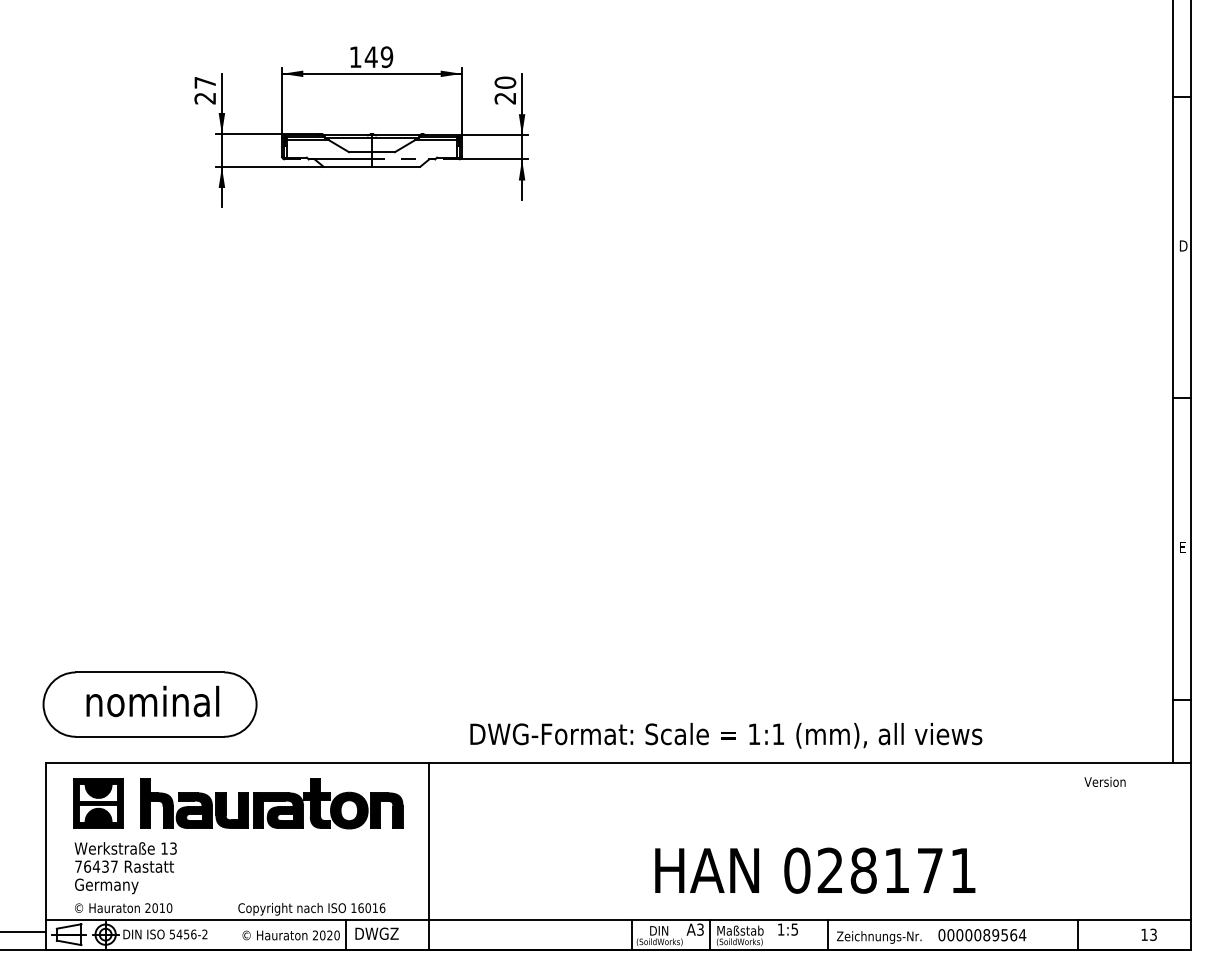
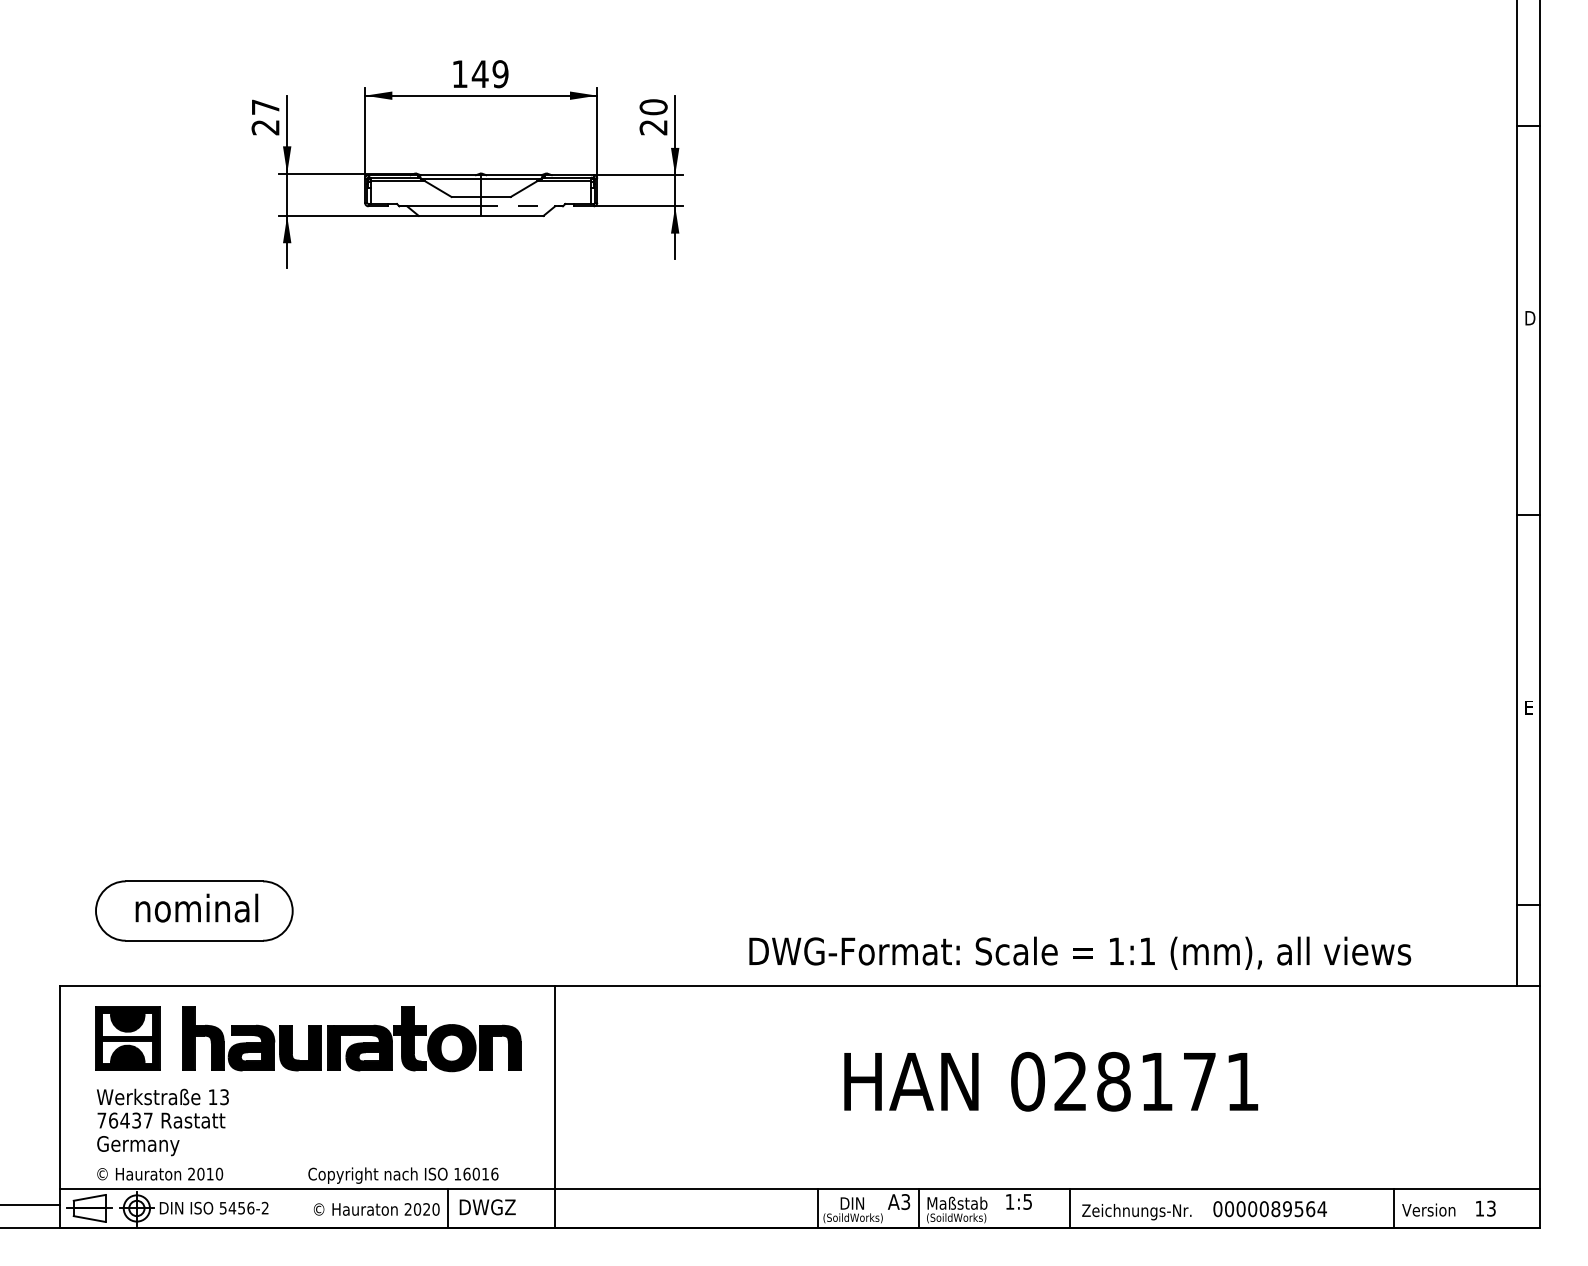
part: (150, 704) -> (194, 910), size x0.71
text: (726, 735) -> (1080, 952), moved
text: (1104, 781) -> (1428, 1209), moved
text: (815, 870) -> (1051, 1081), moved

